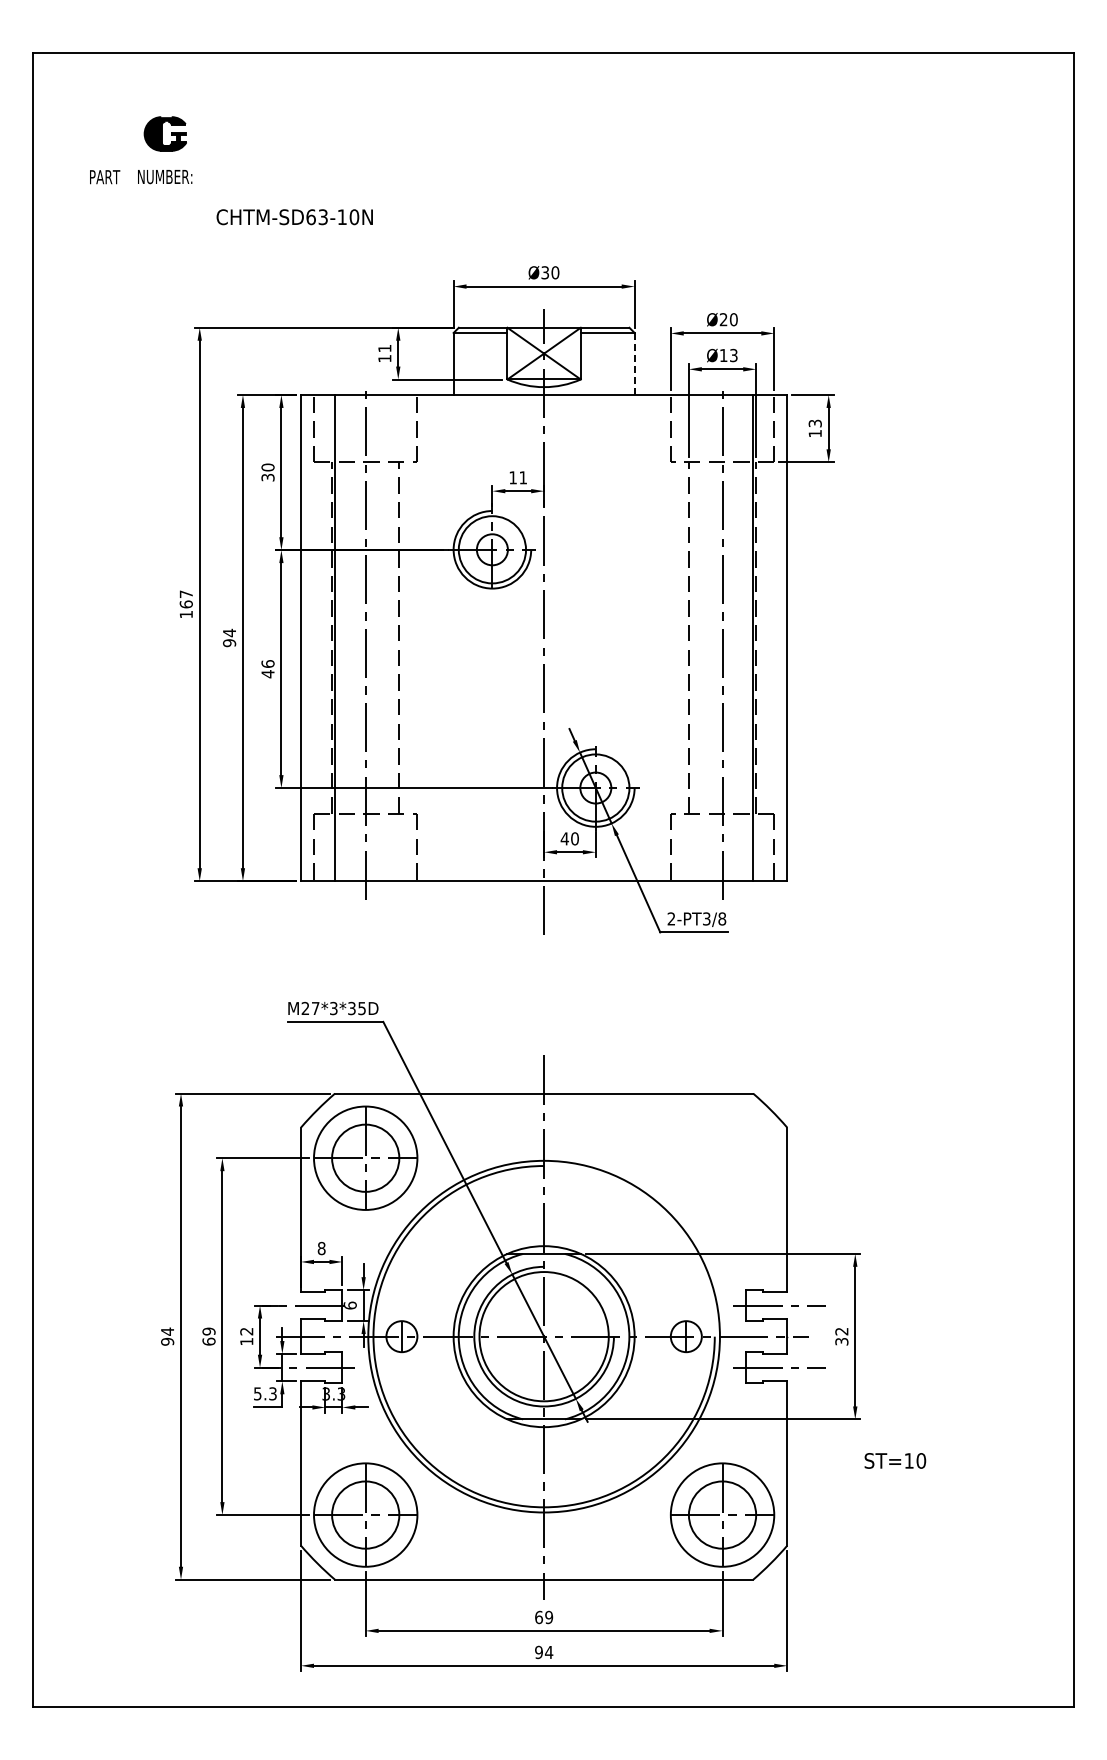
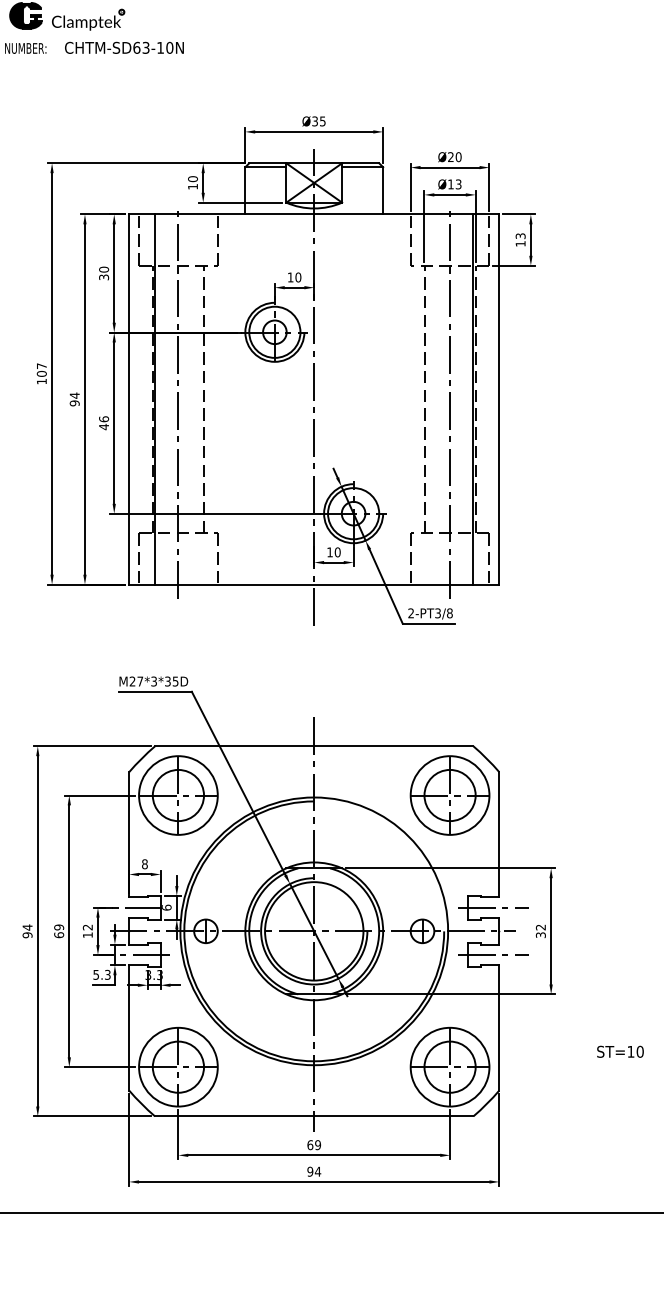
part: (247, 139) -> (88, 19), added
text: (294, 217) -> (124, 48), moved
text: (555, 272) -> (322, 121), Ø30 -> Ø35
text: (384, 348) -> (192, 179), 11 -> 10
line: (634, 363) -> (383, 190), dashed -> solid
text: (523, 477) -> (298, 277), 11 -> 10
text: (185, 604) -> (41, 373), 167 -> 107
text: (564, 838) -> (329, 552), 40 -> 10
part: (722, 1157) -> (450, 794), added
text: (895, 1460) -> (620, 1051), moved

